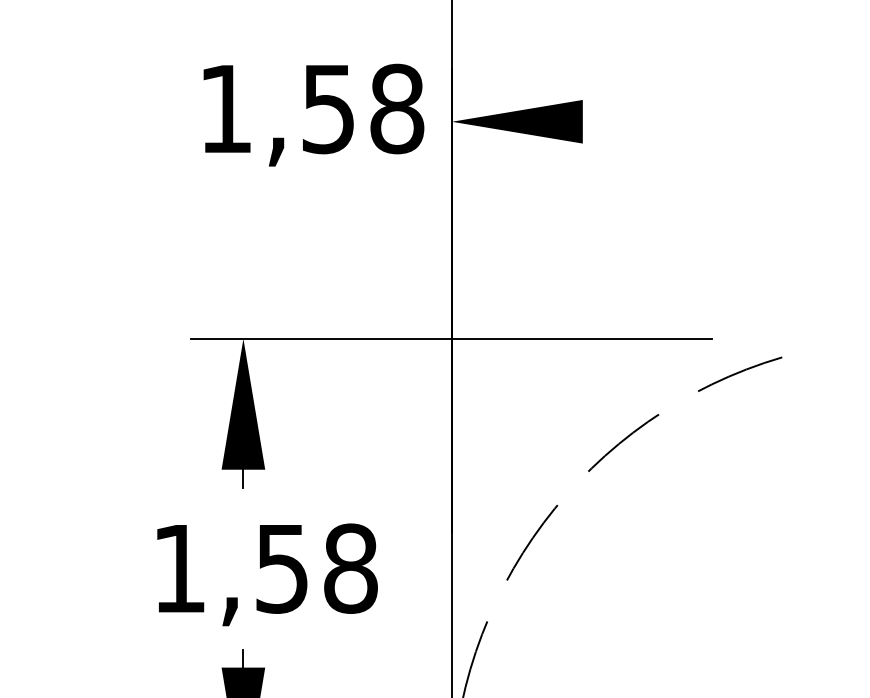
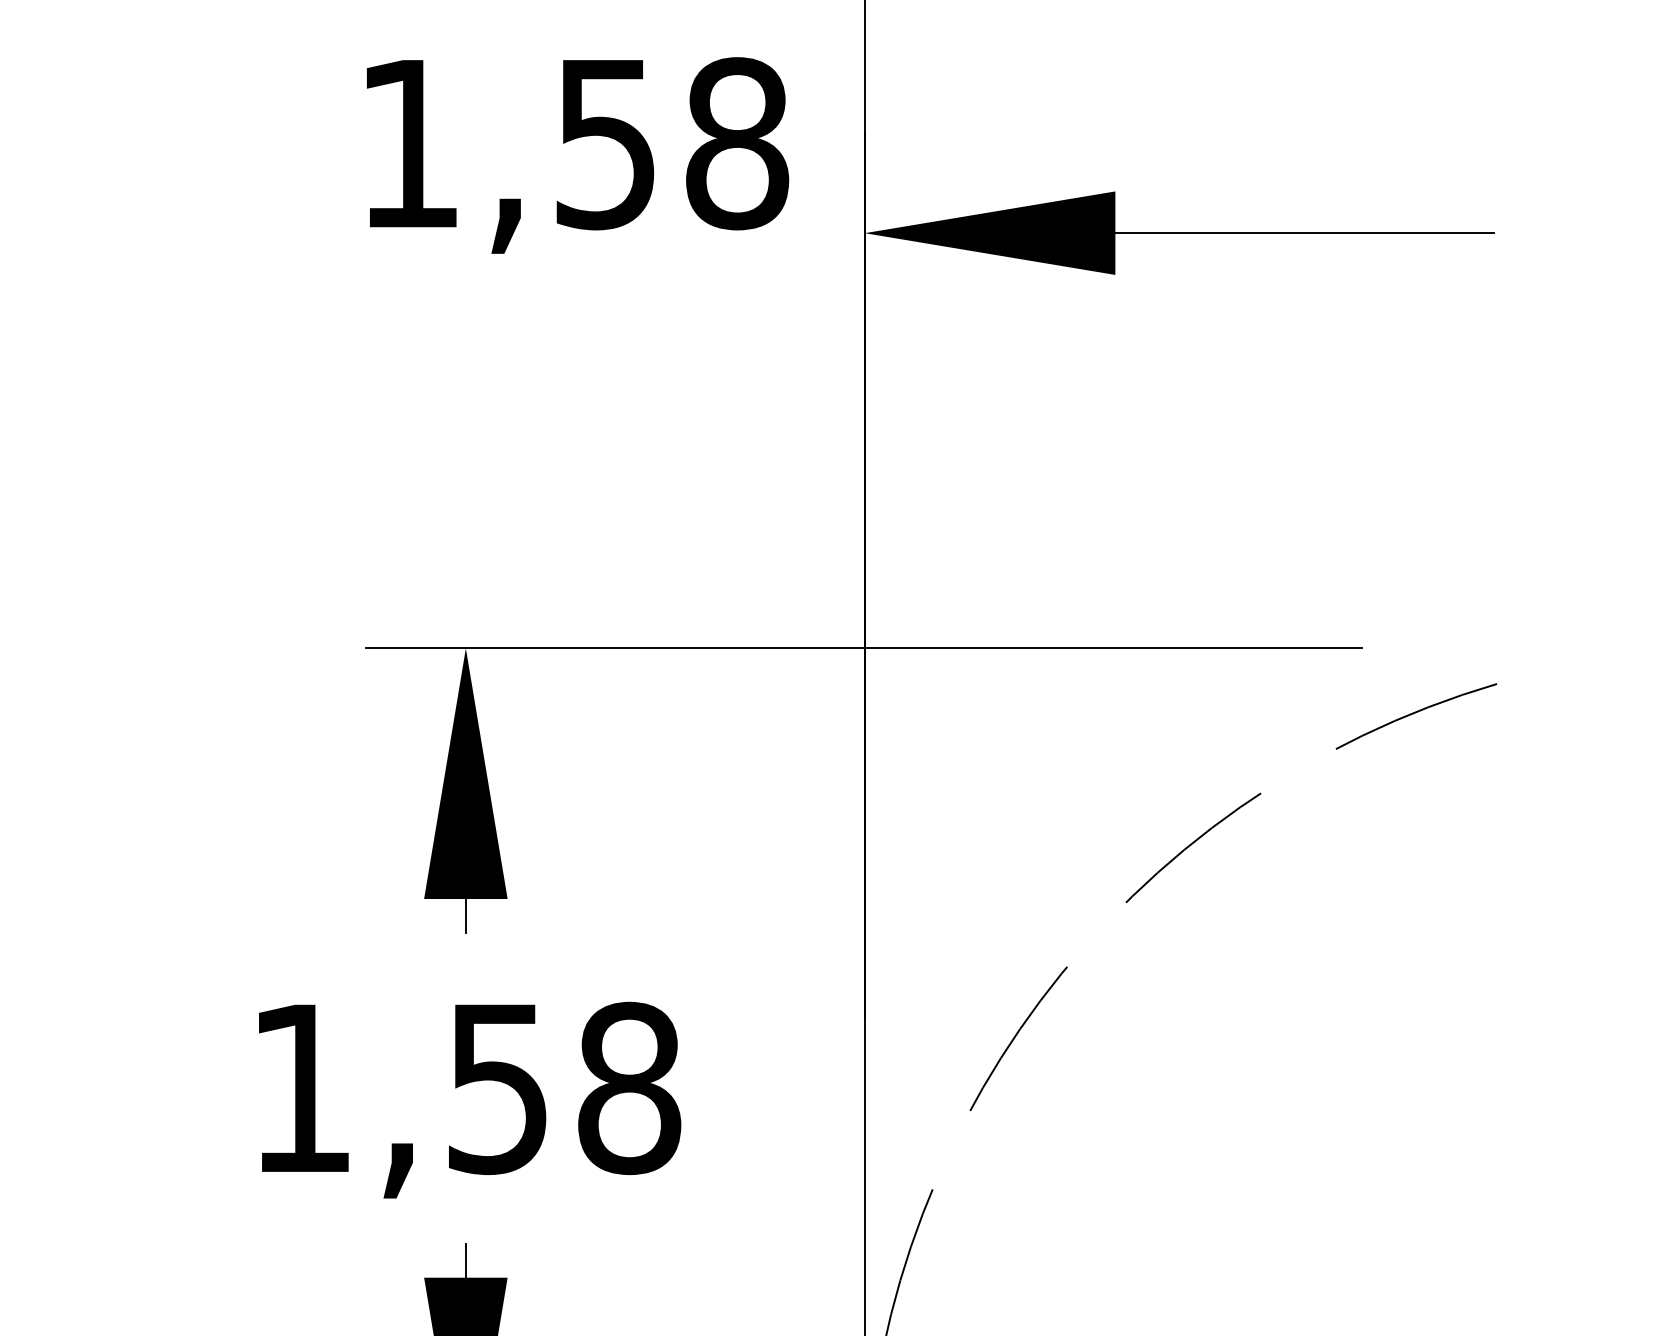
text: (313, 114) -> (577, 154), moved
line: (681, 121) -> (1304, 232), added
text: (267, 574) -> (469, 1099), moved

